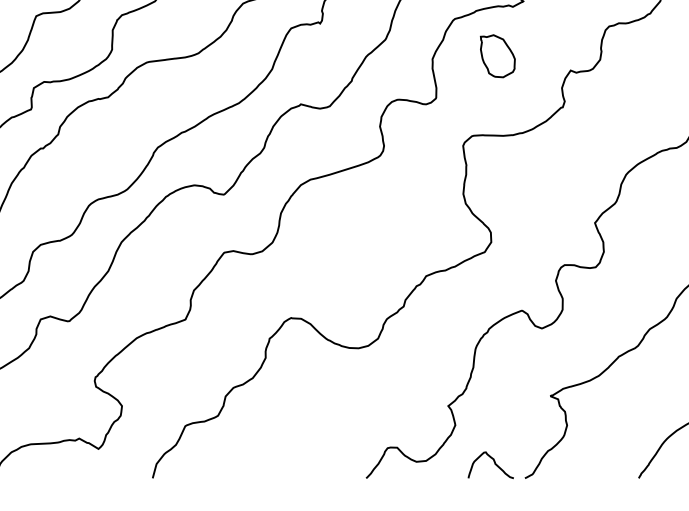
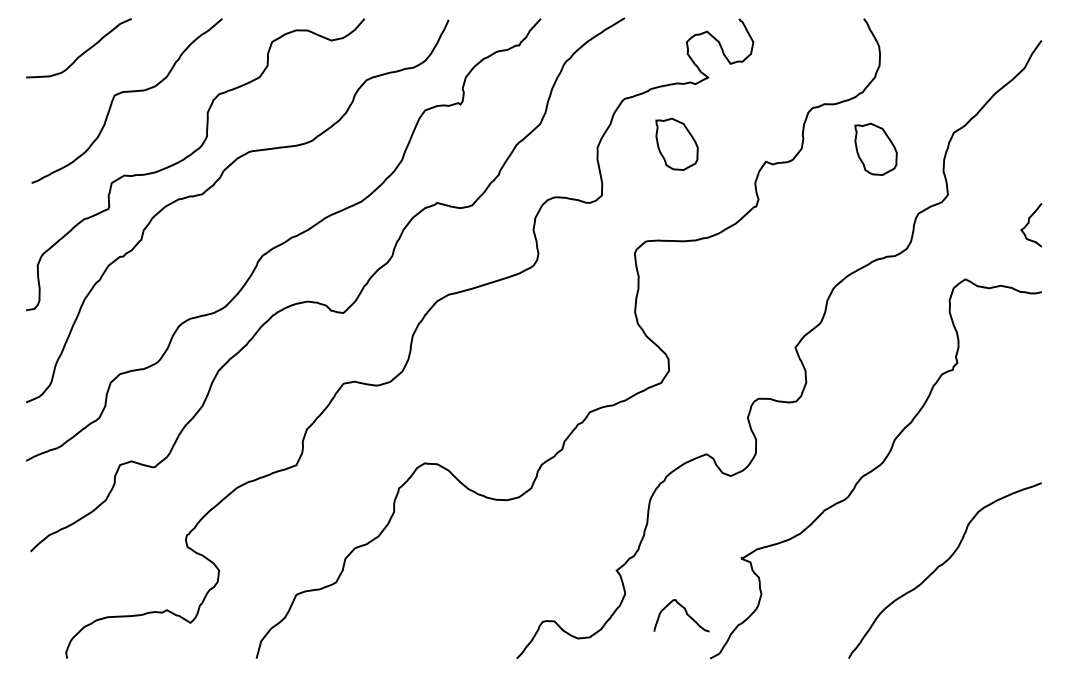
part: (660, 59) -> (875, 148), added
curve: (494, 463) -> (685, 613), moved

